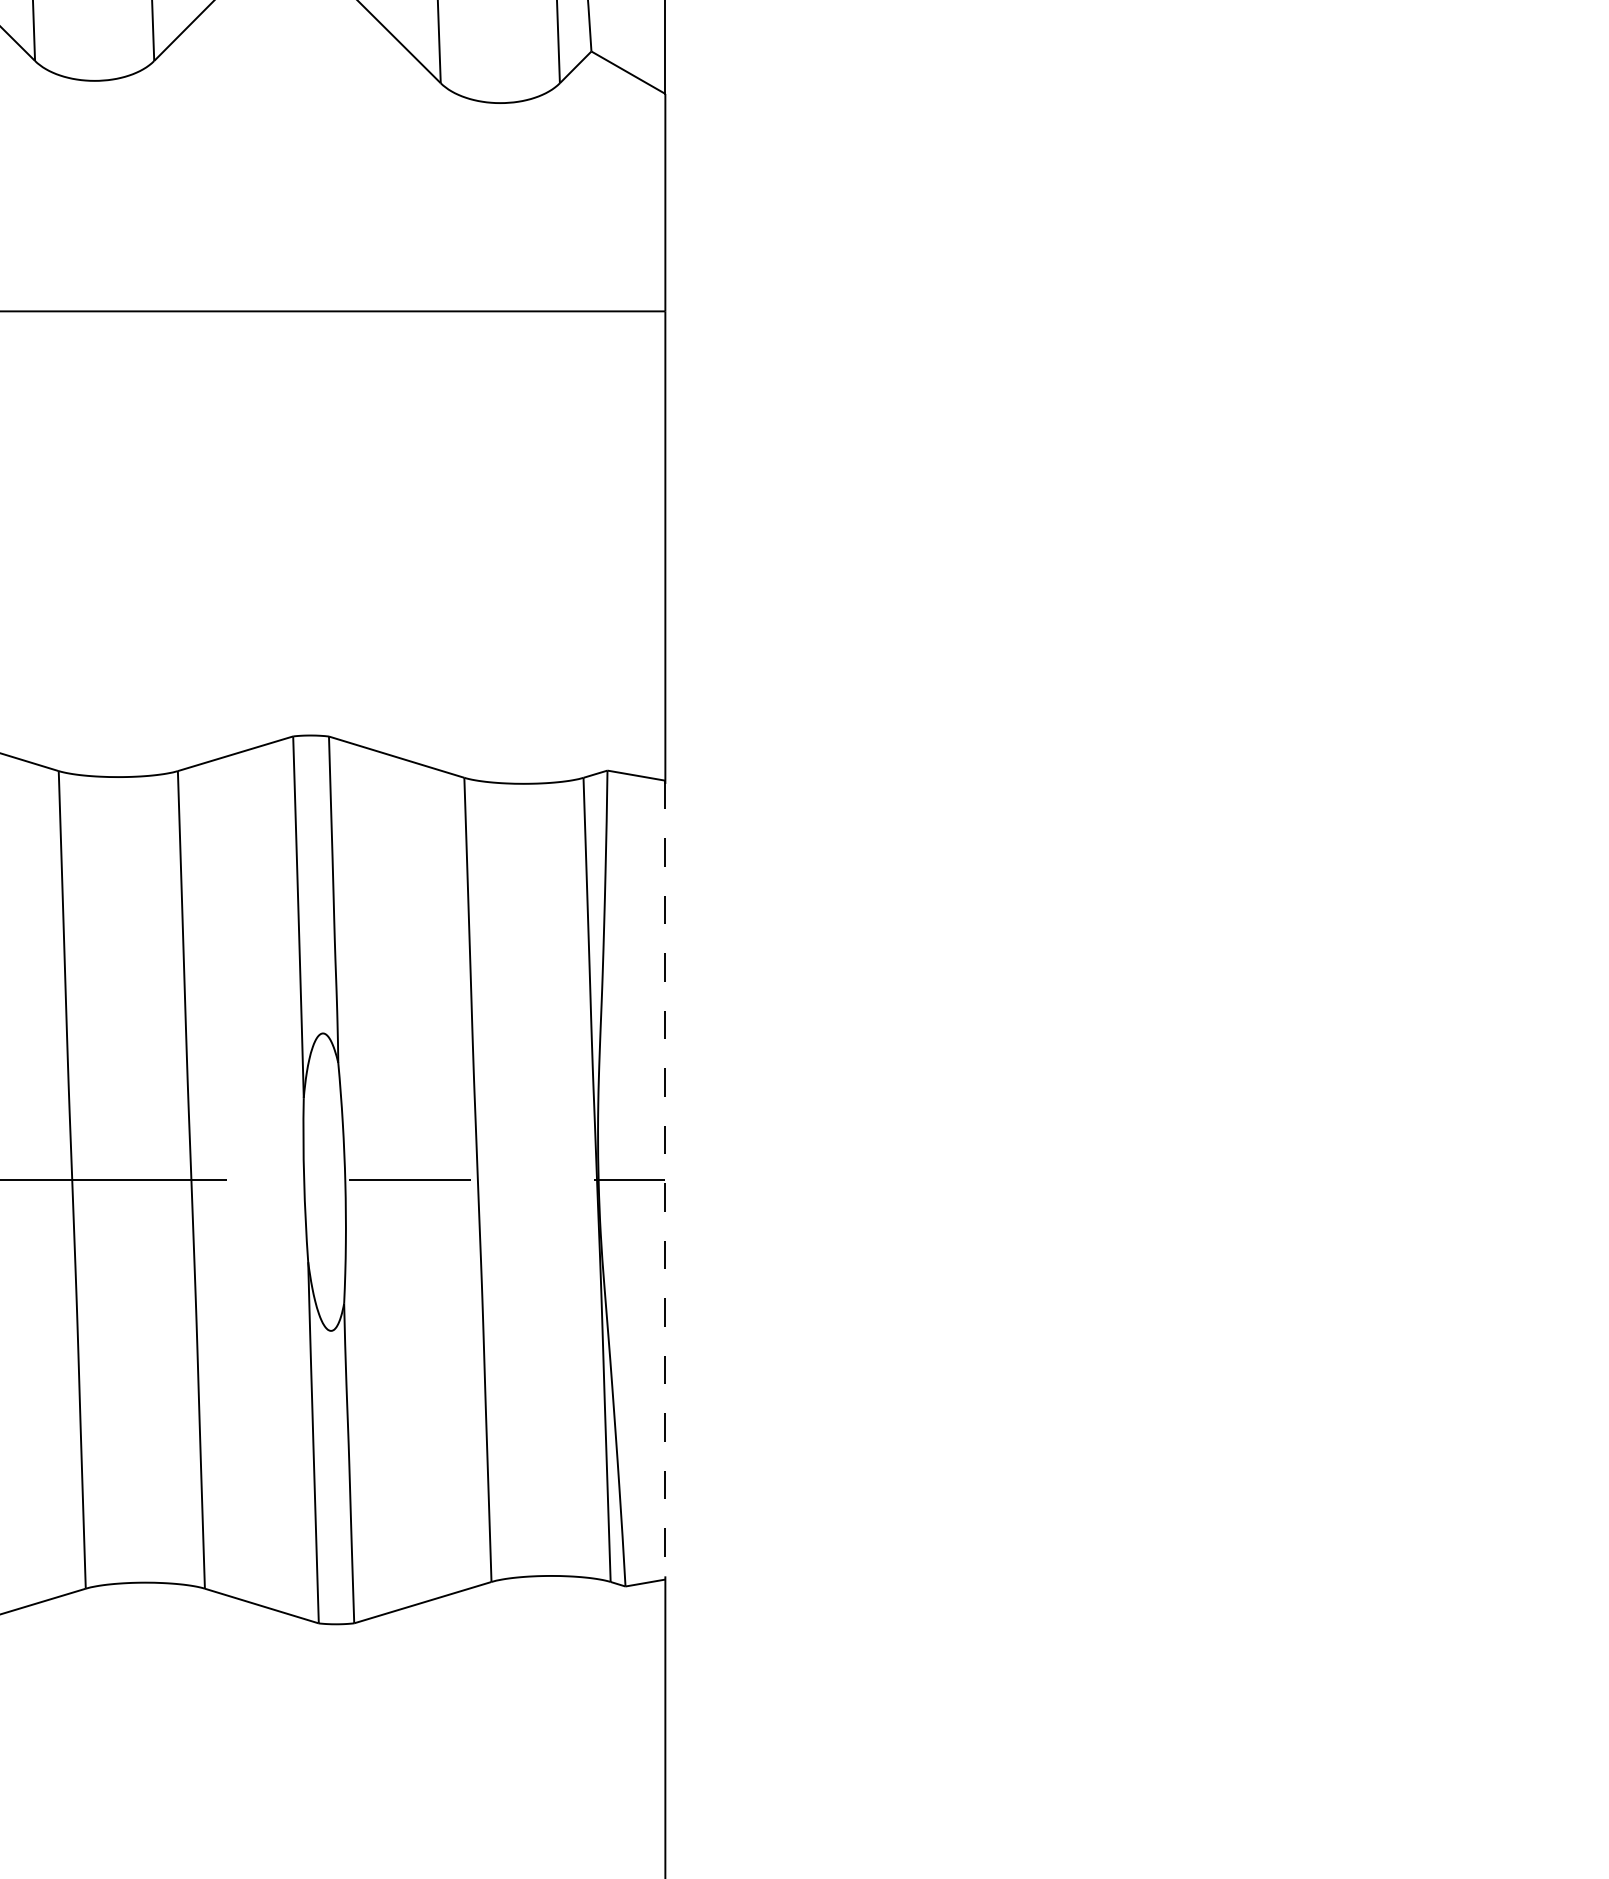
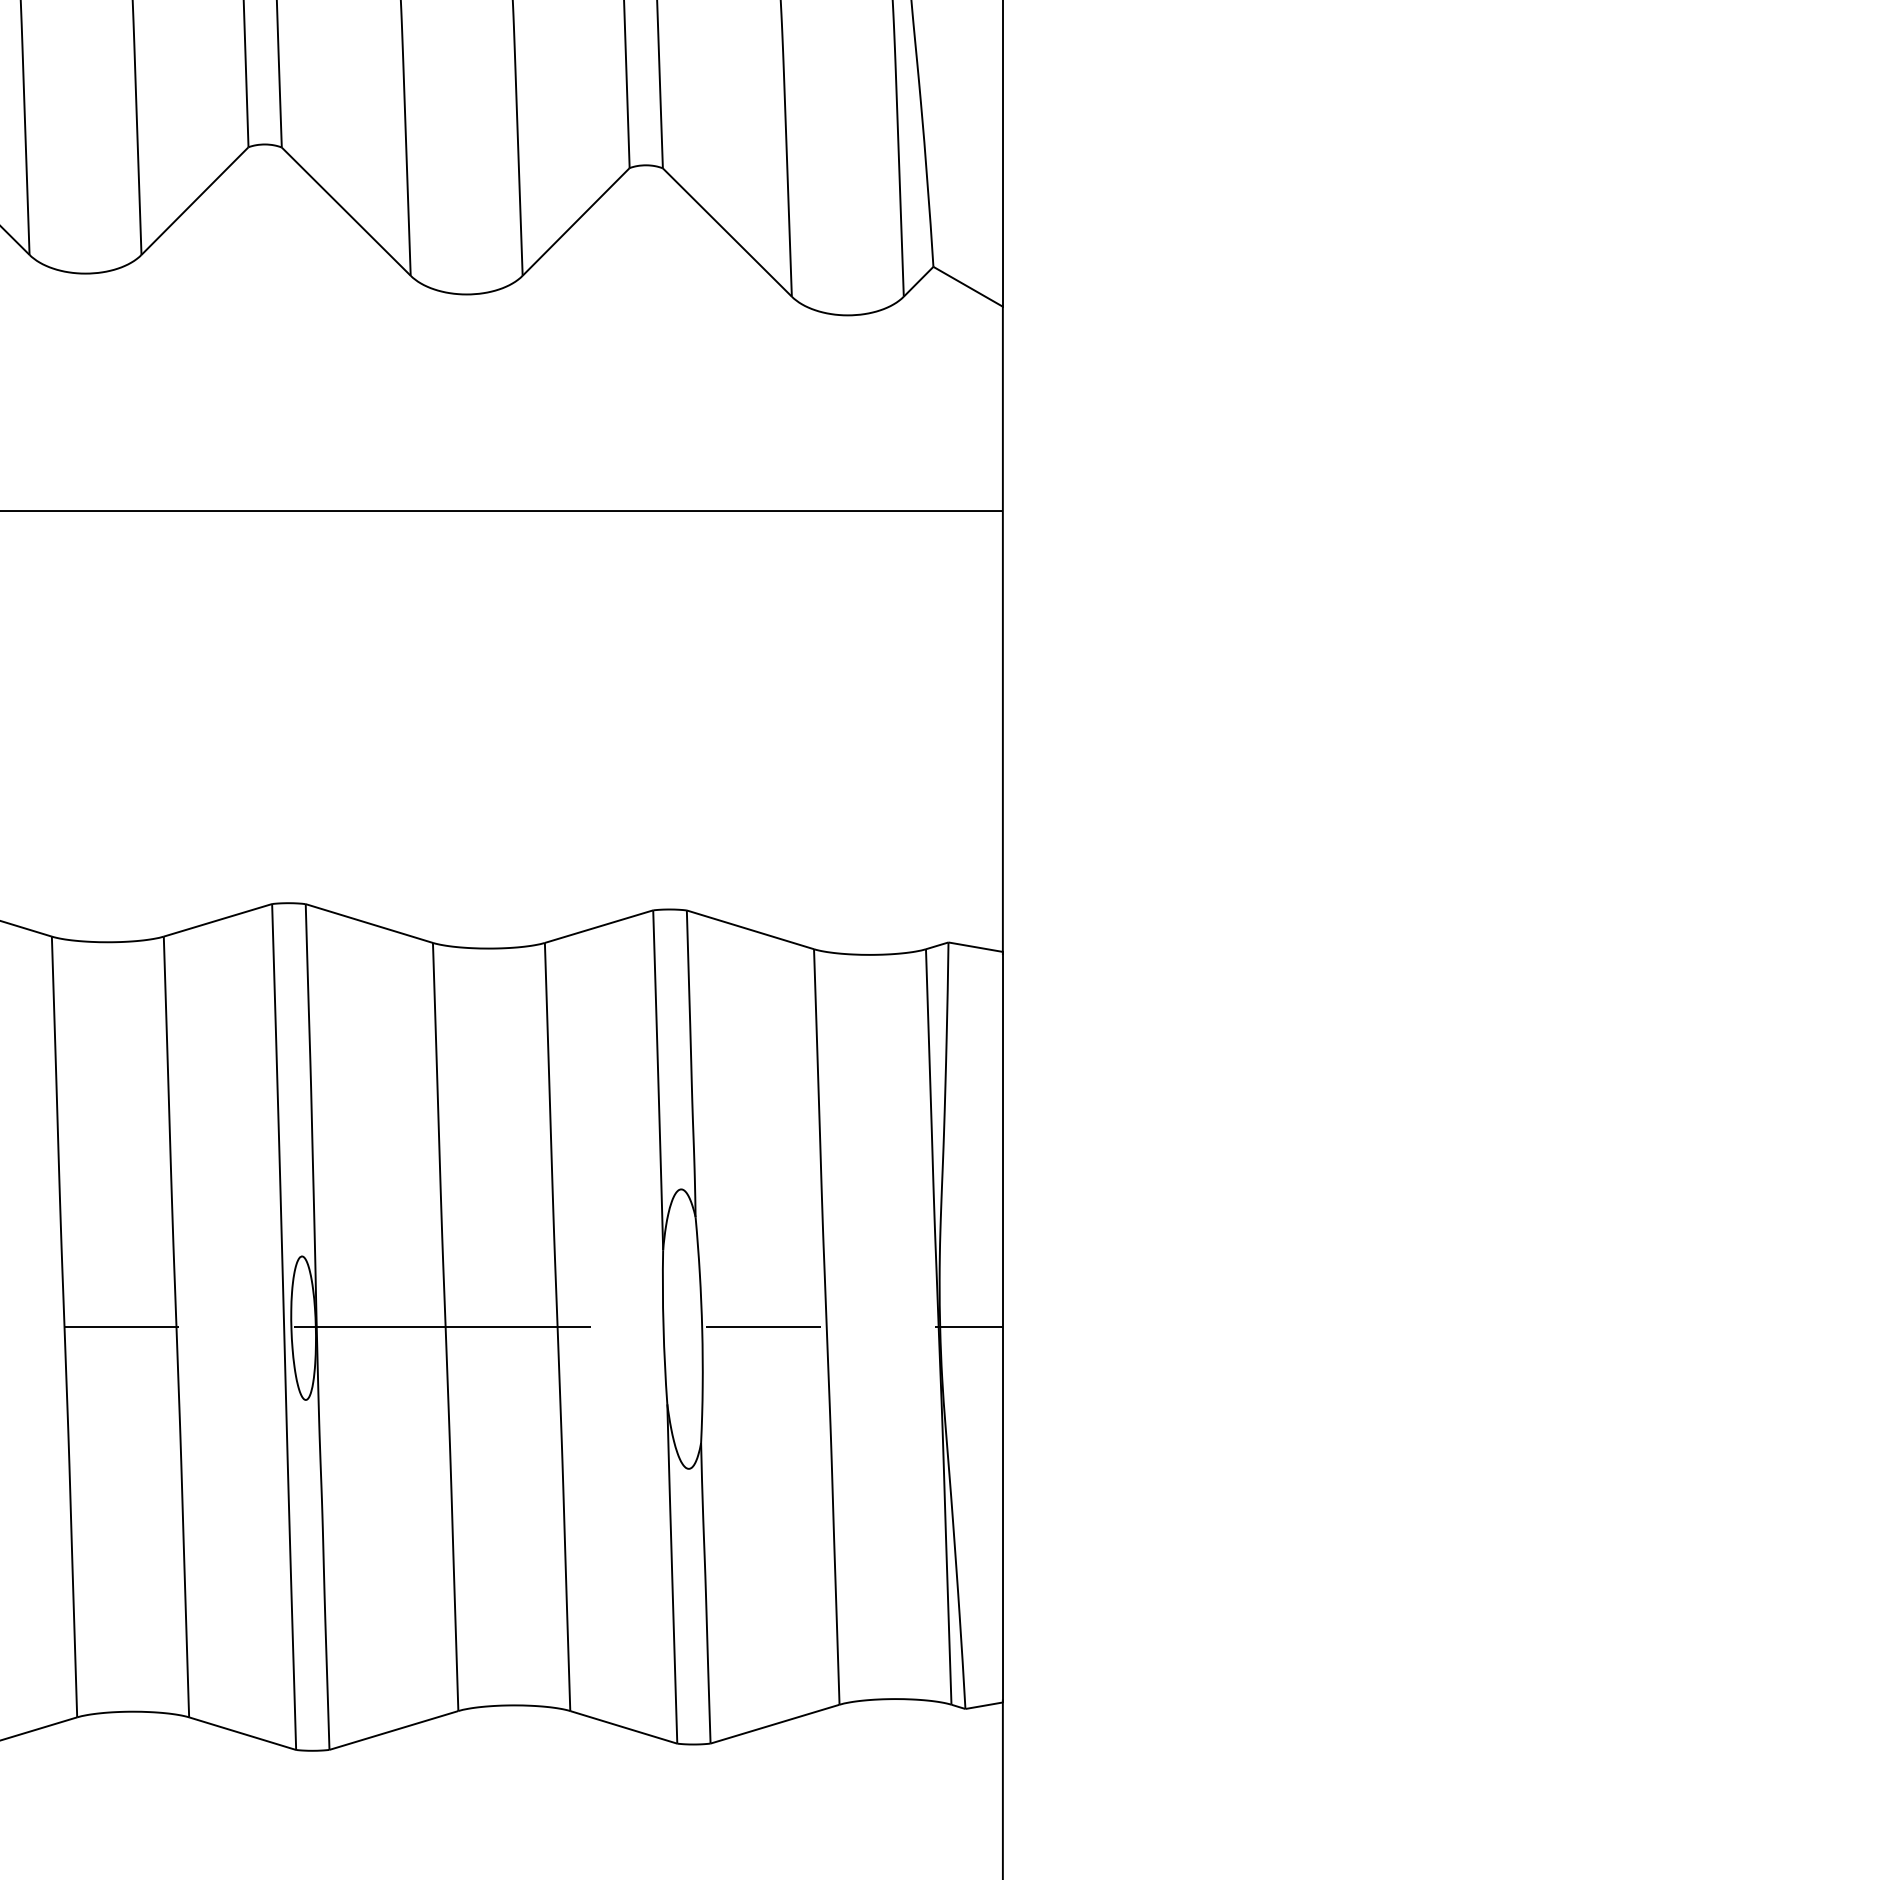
line: (664, 1180) -> (1002, 1327), dashed -> solid

